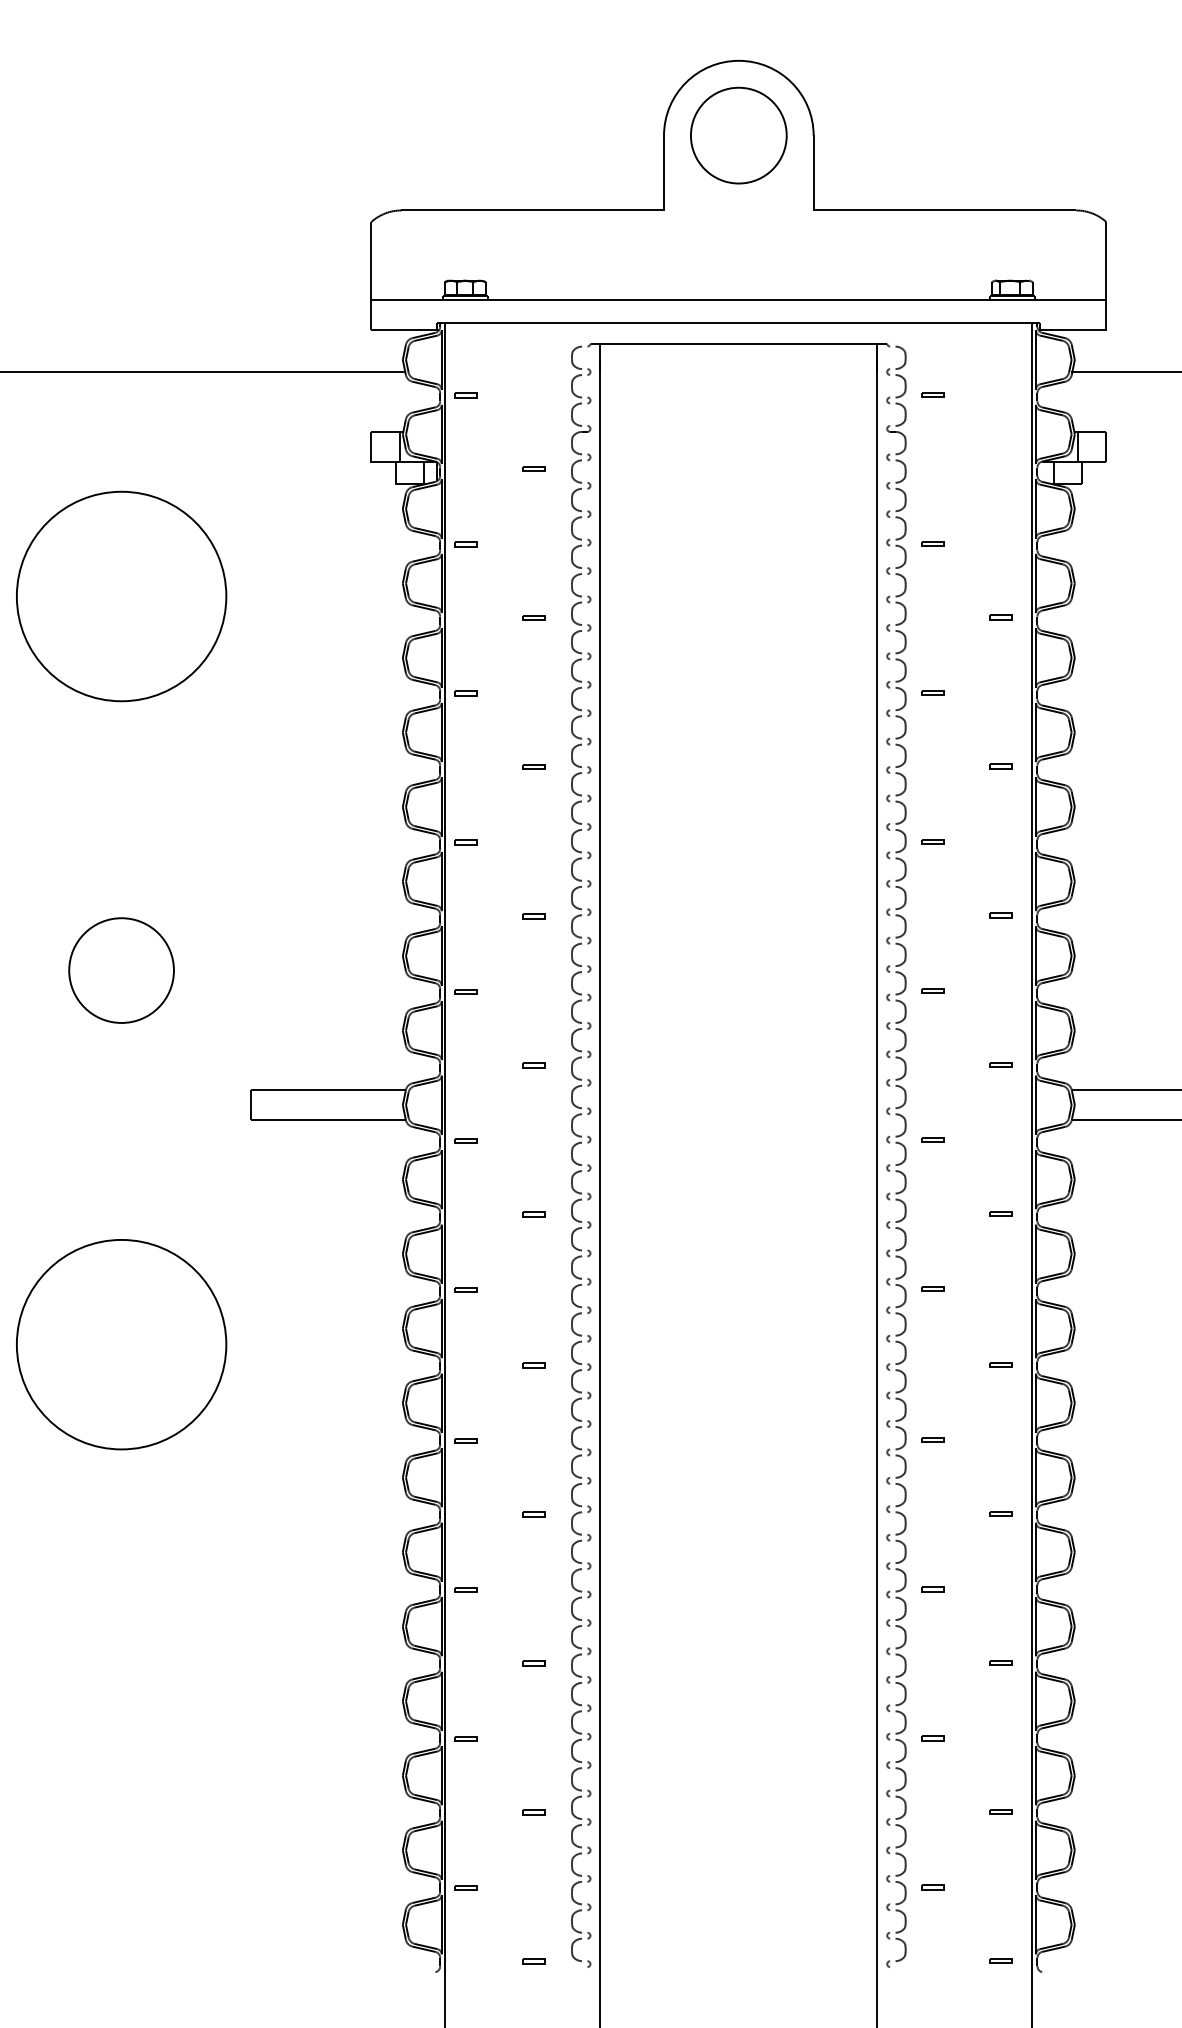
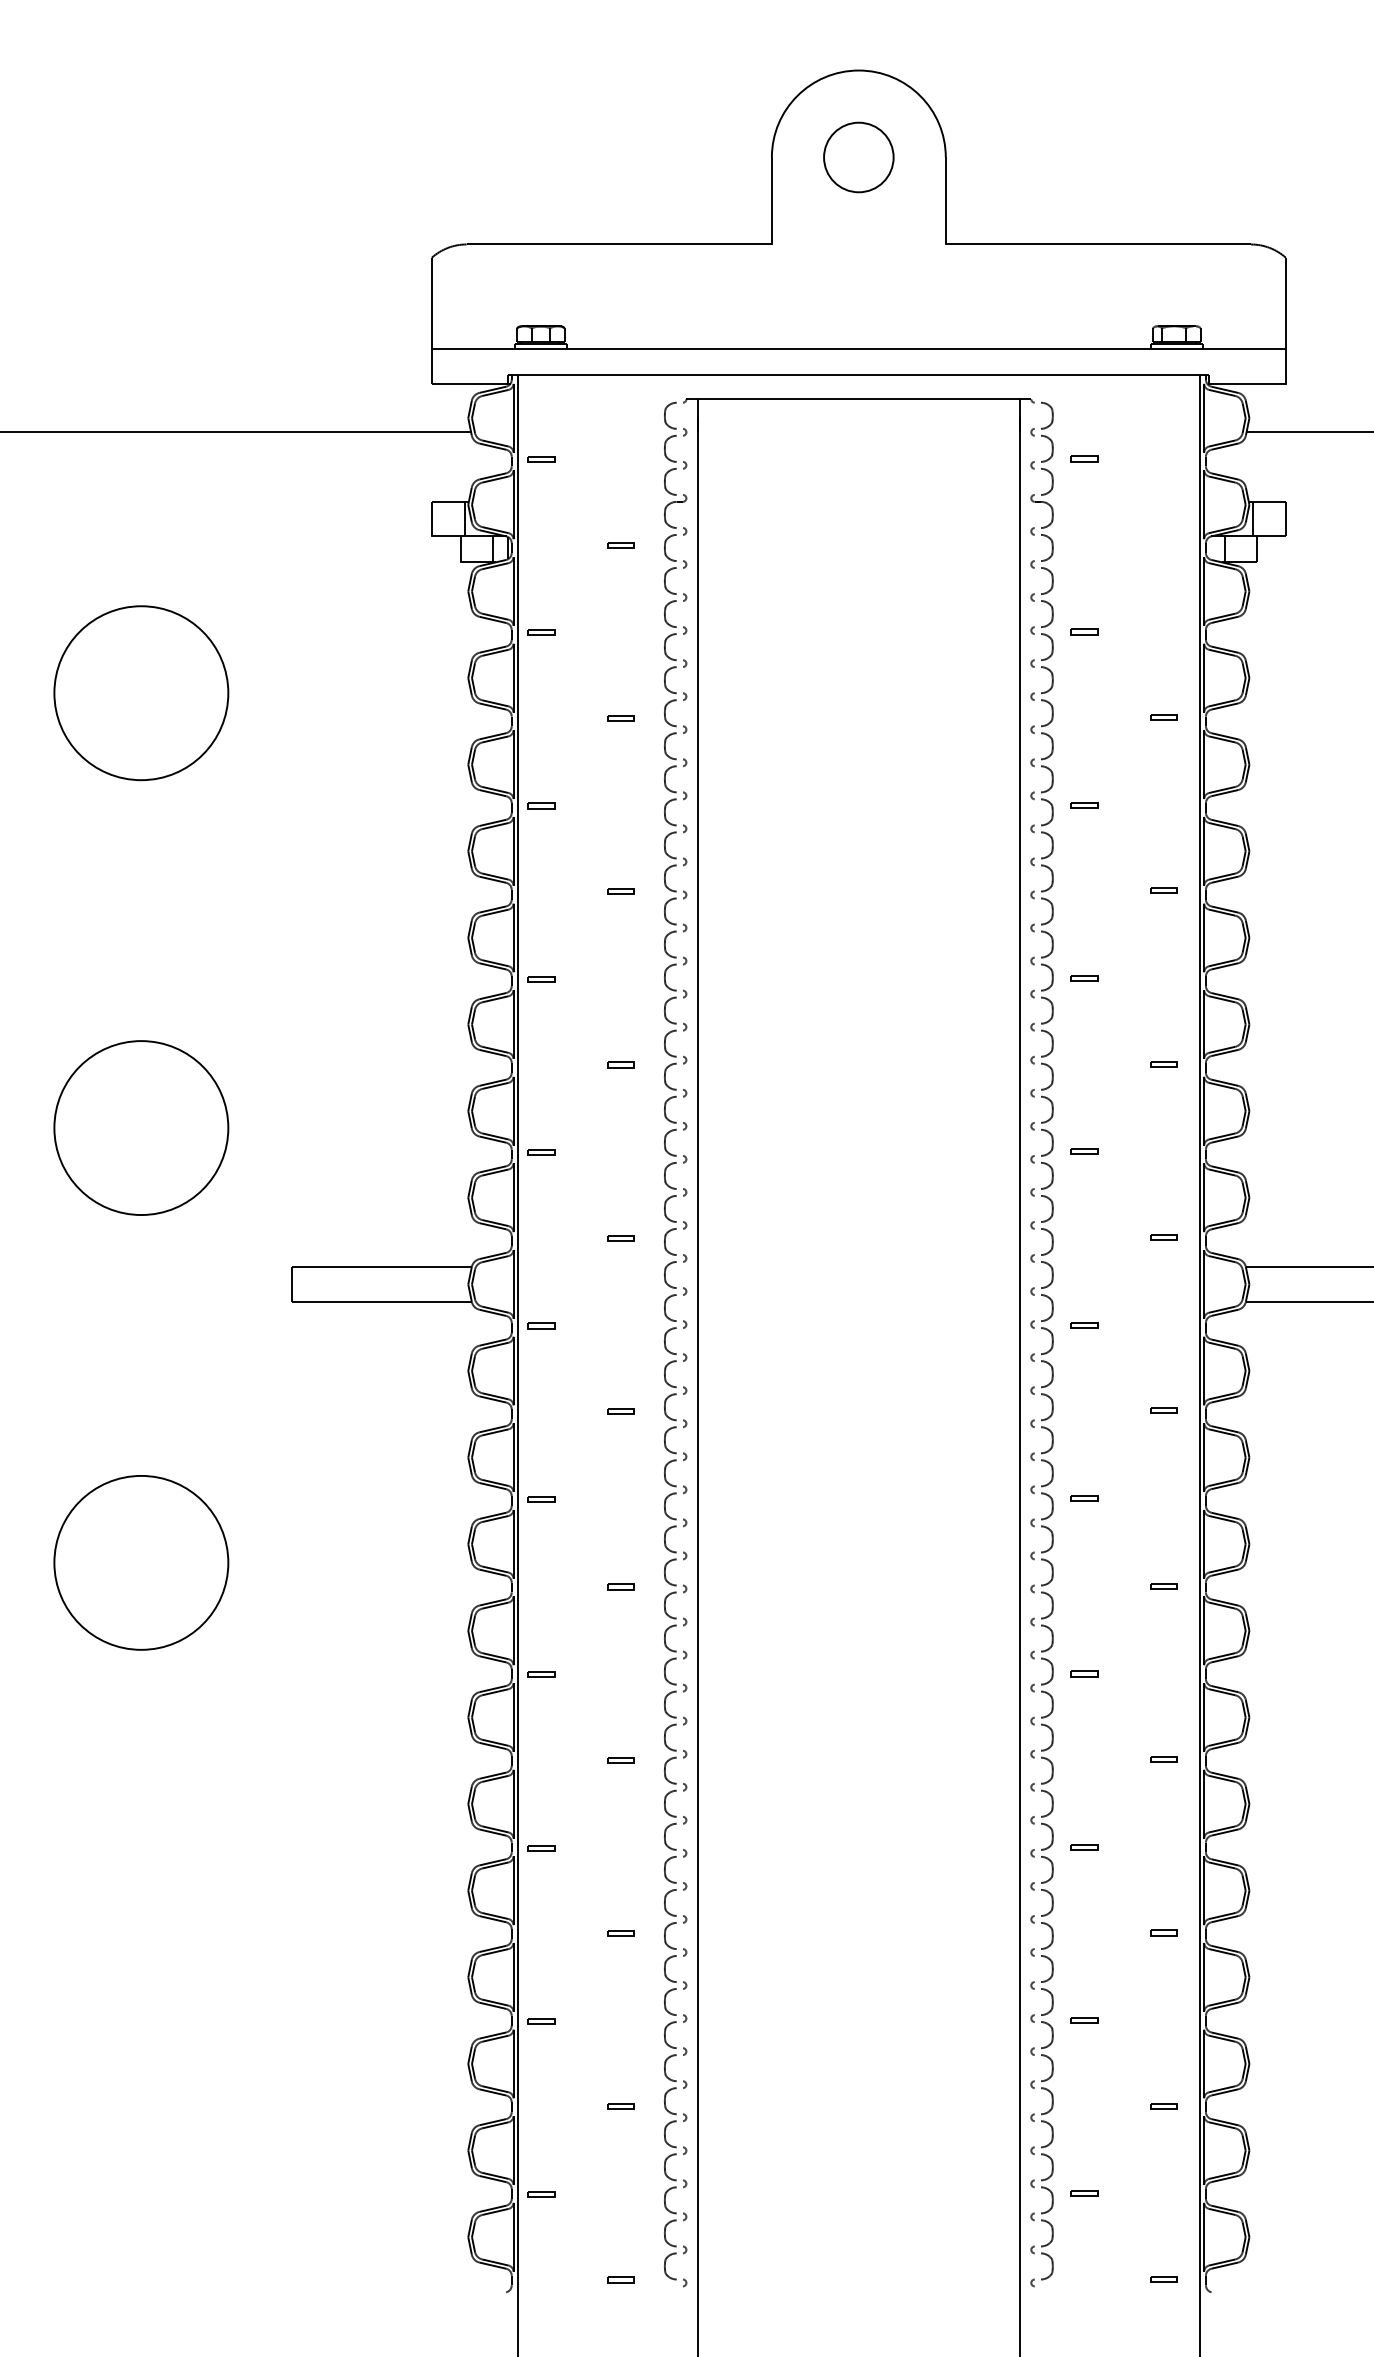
circle: (738, 135) -> (858, 157), size x0.62
circle: (121, 596) -> (141, 693), size x0.71
circle: (121, 970) -> (141, 1127), size x1.43
circle: (121, 1344) -> (141, 1562), size x0.71

